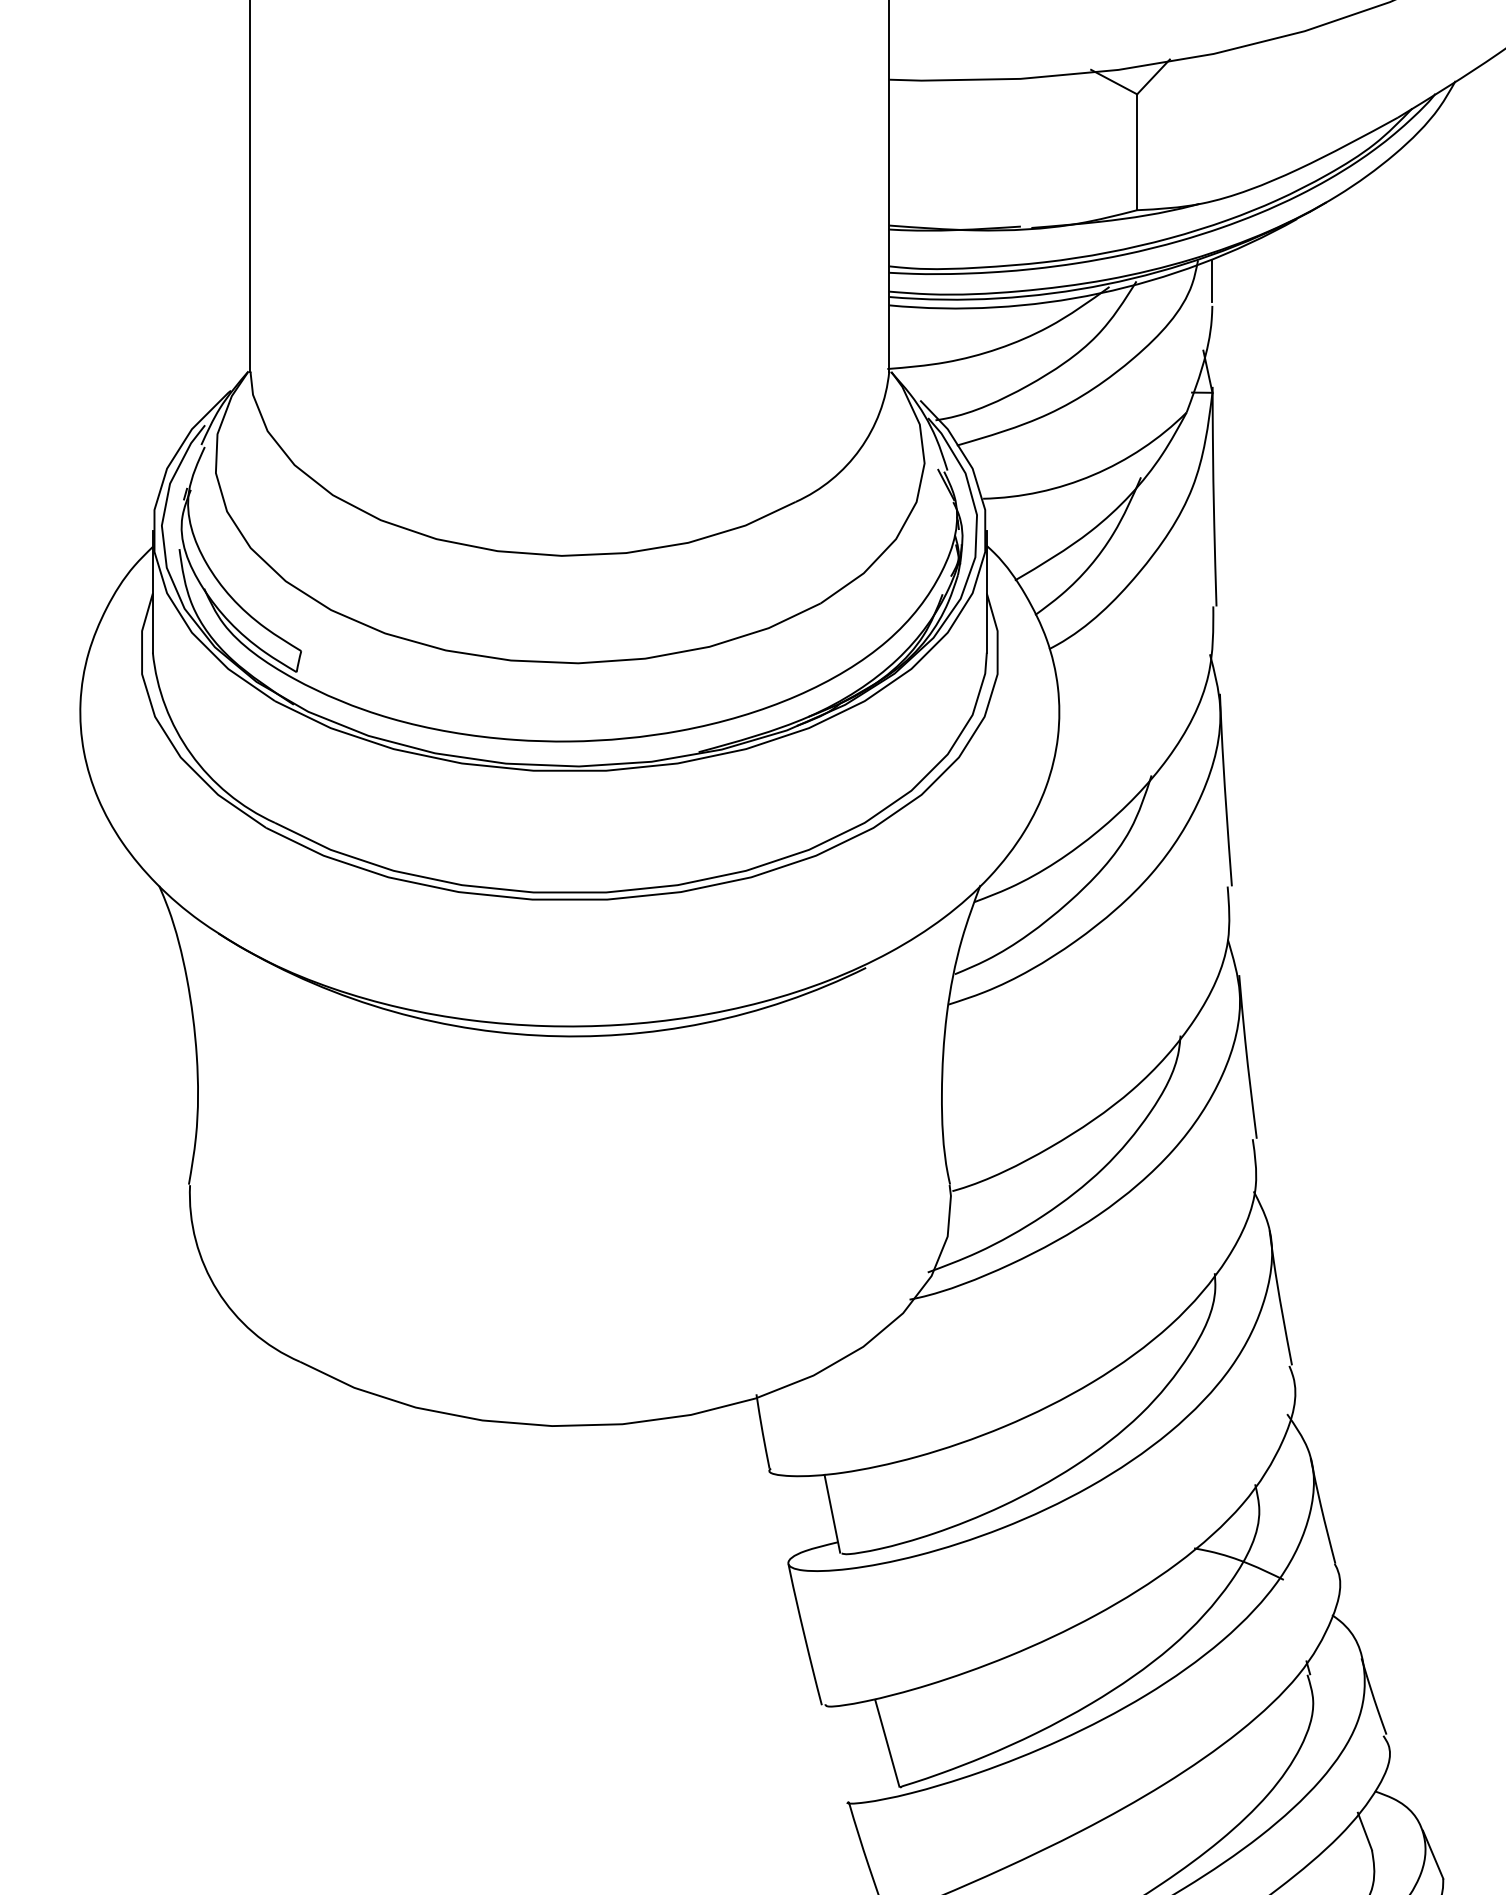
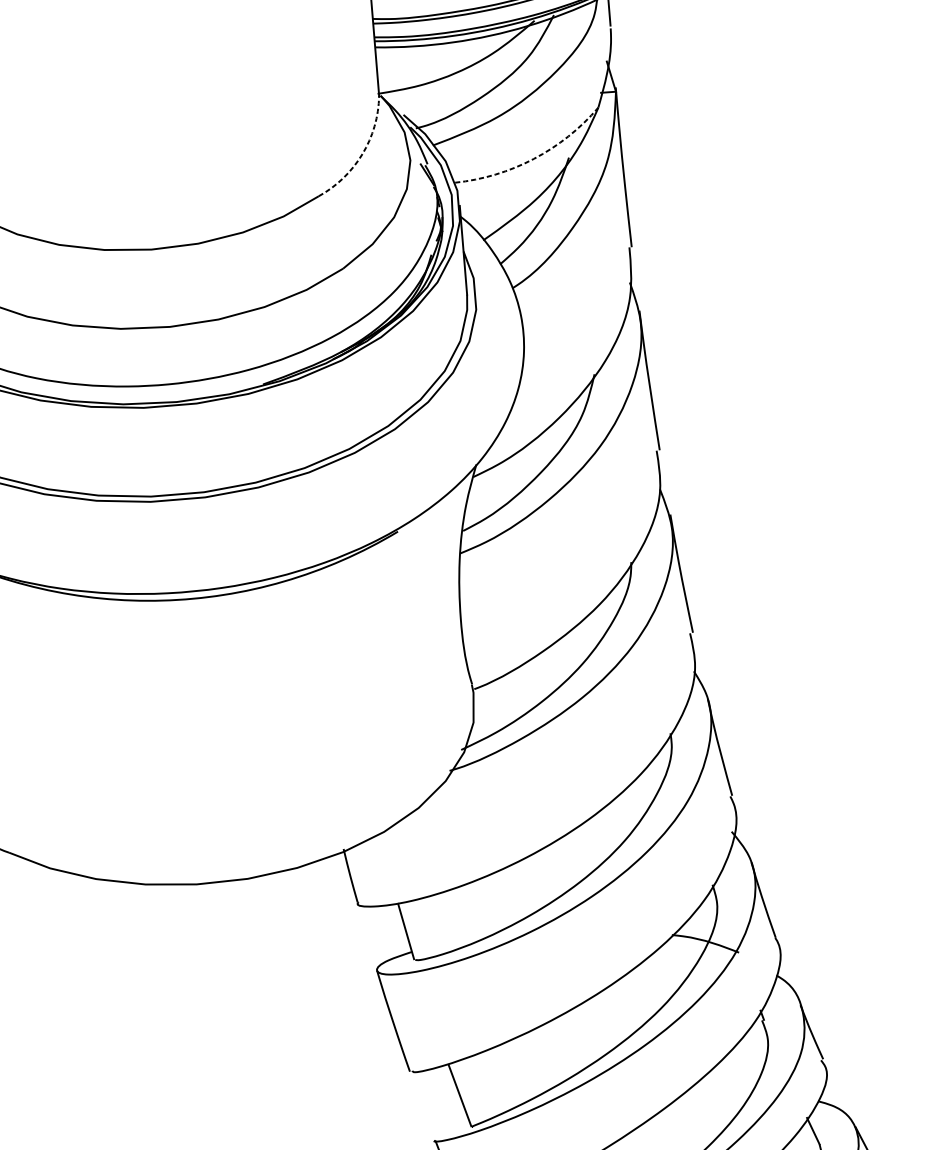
arc: (860, 449) -> (362, 154), solid -> dashed
arc: (1093, 475) -> (534, 159), solid -> dashed

